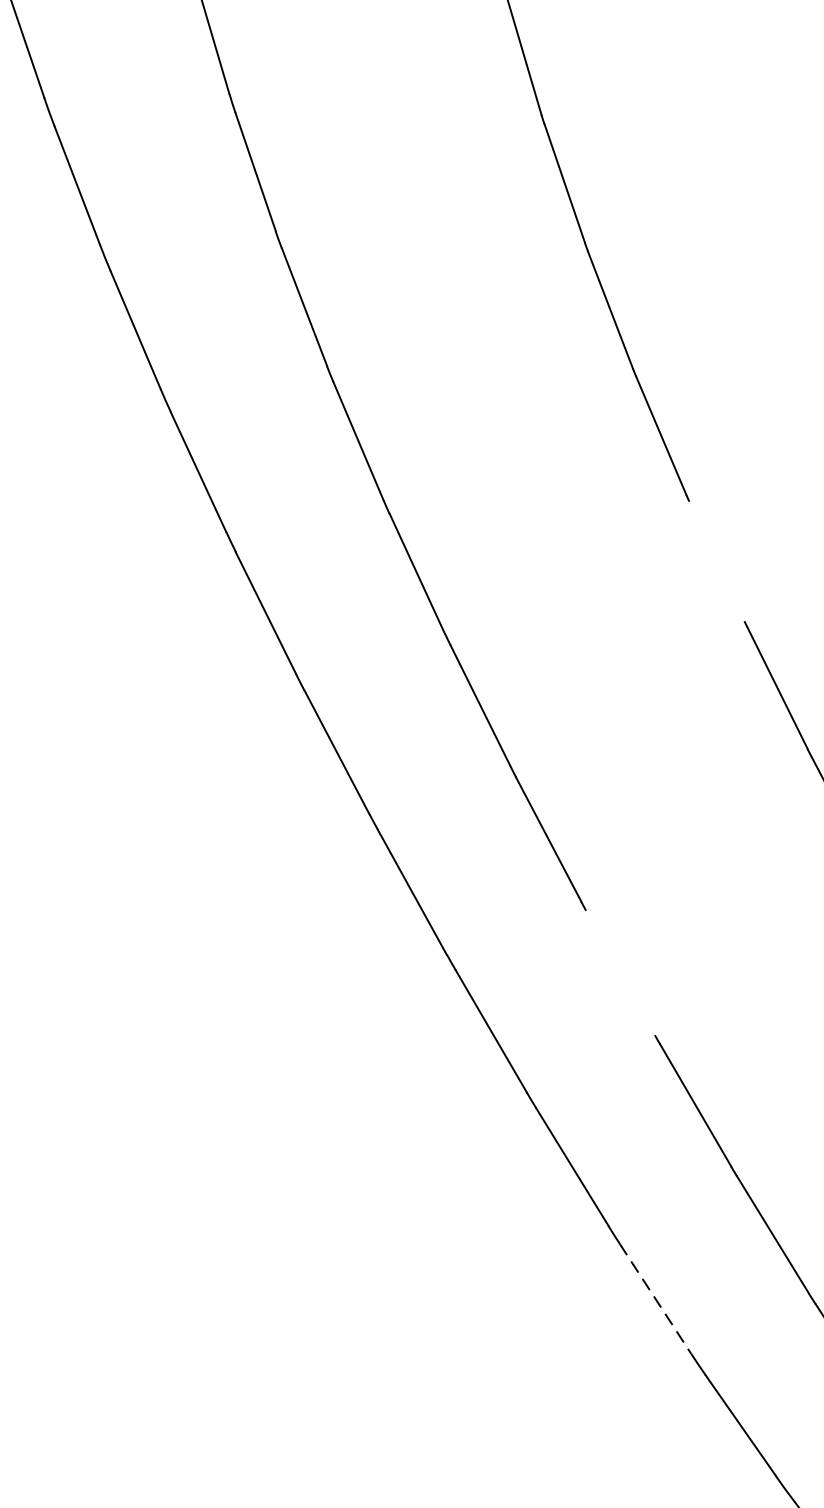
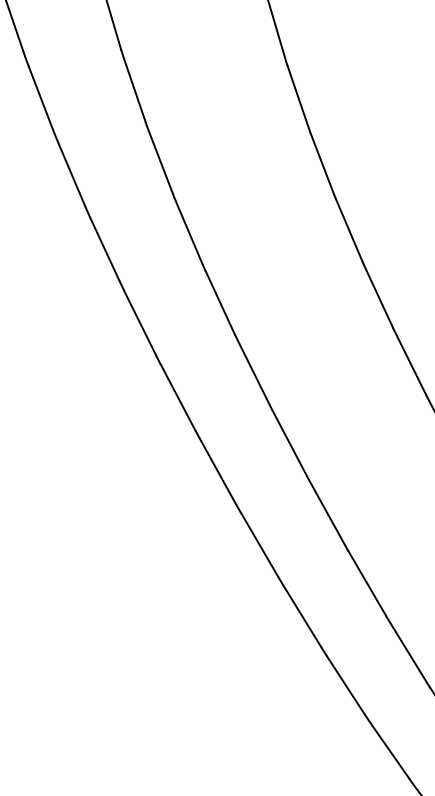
line: (716, 559) -> (378, 295), added
line: (620, 972) -> (327, 513), added
line: (656, 1298) -> (346, 685), dashed -> solid

